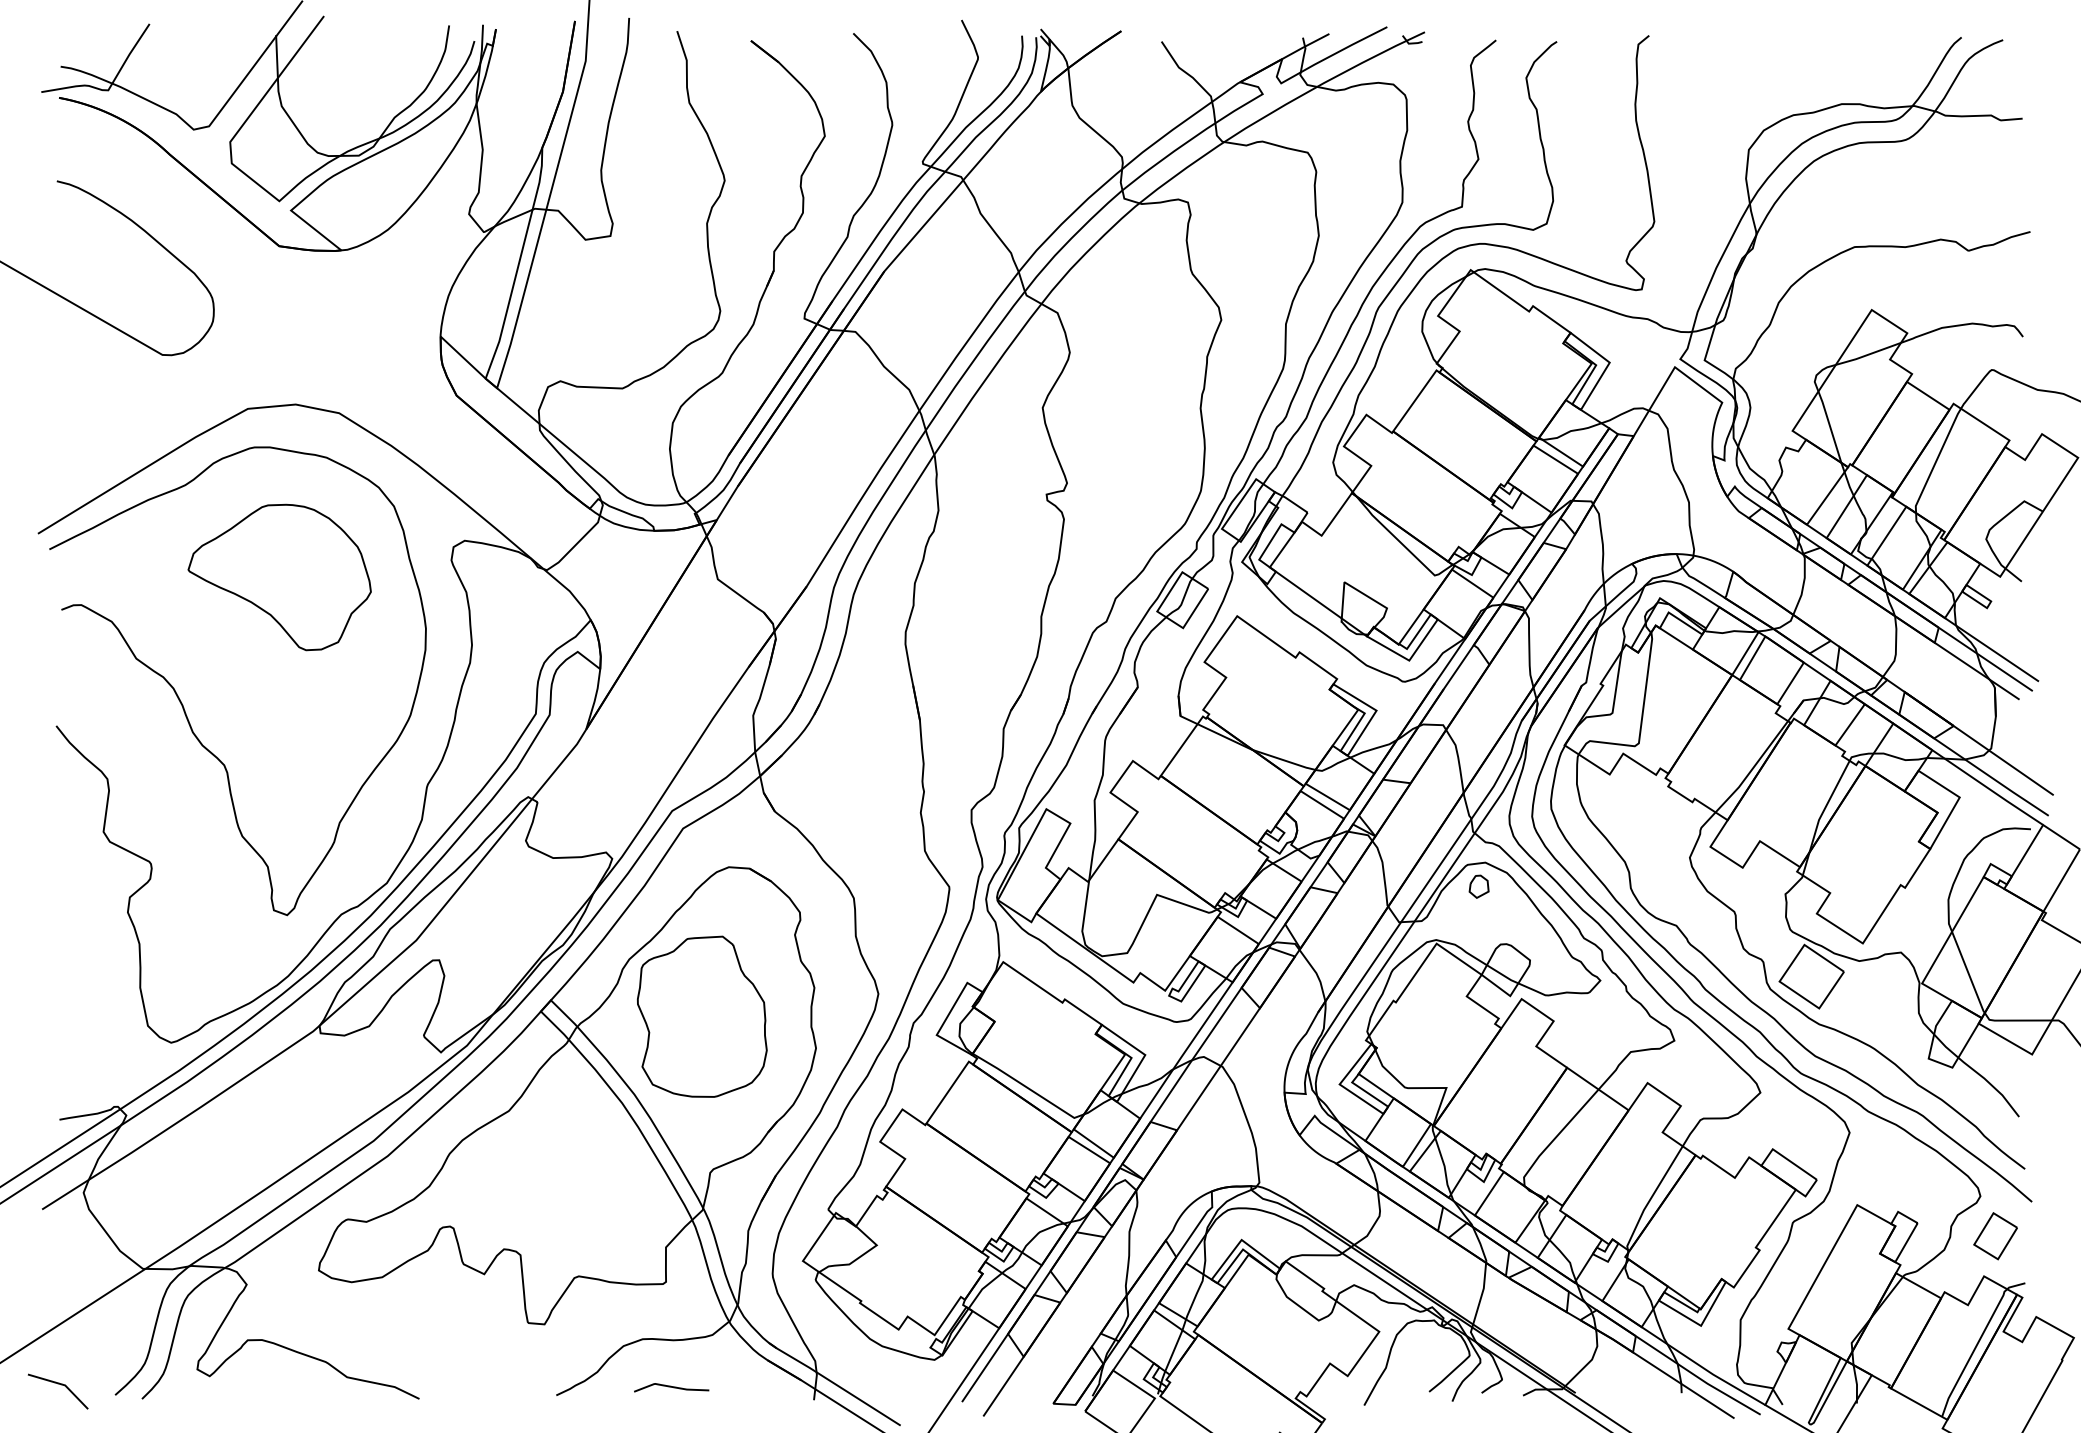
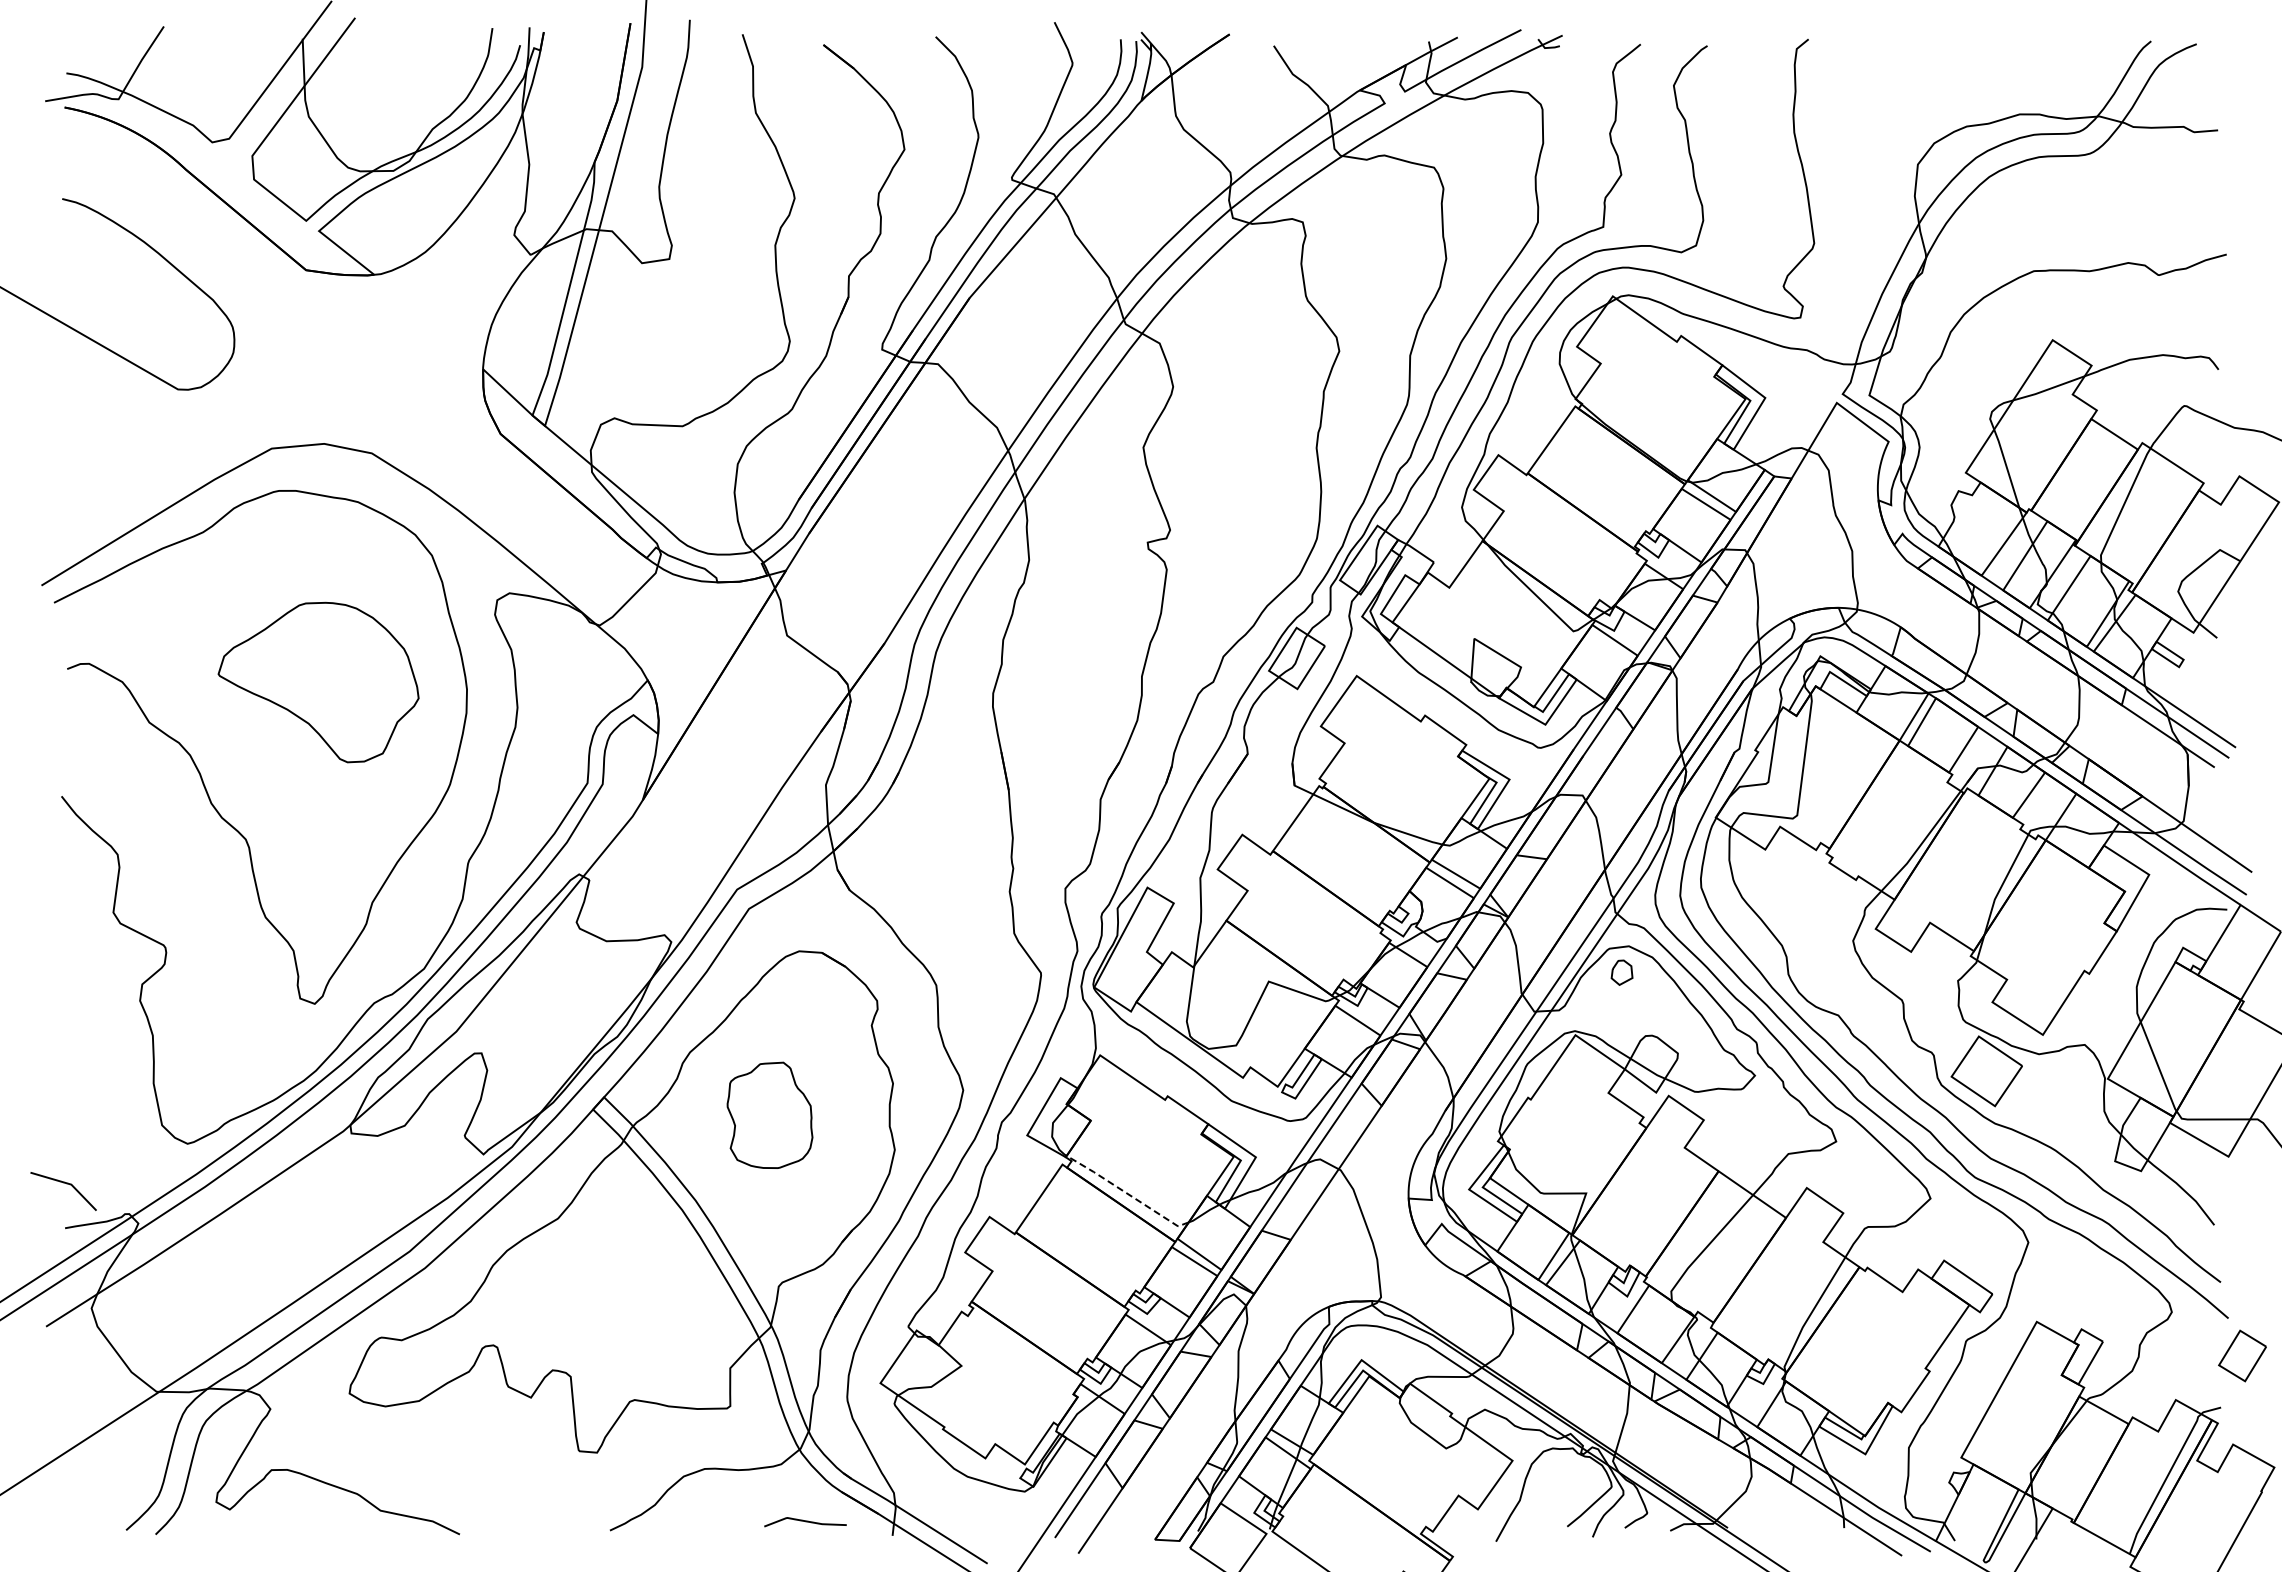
part: (279, 577) -> (318, 682), moved
part: (701, 1016) -> (769, 1115), size x0.6
line: (1028, 1088) -> (1127, 1193), solid -> dashed
part: (1995, 1235) -> (2242, 1355), moved
line: (60, 1385) -> (66, 1184), moved
curve: (671, 1388) -> (805, 1522), moved

